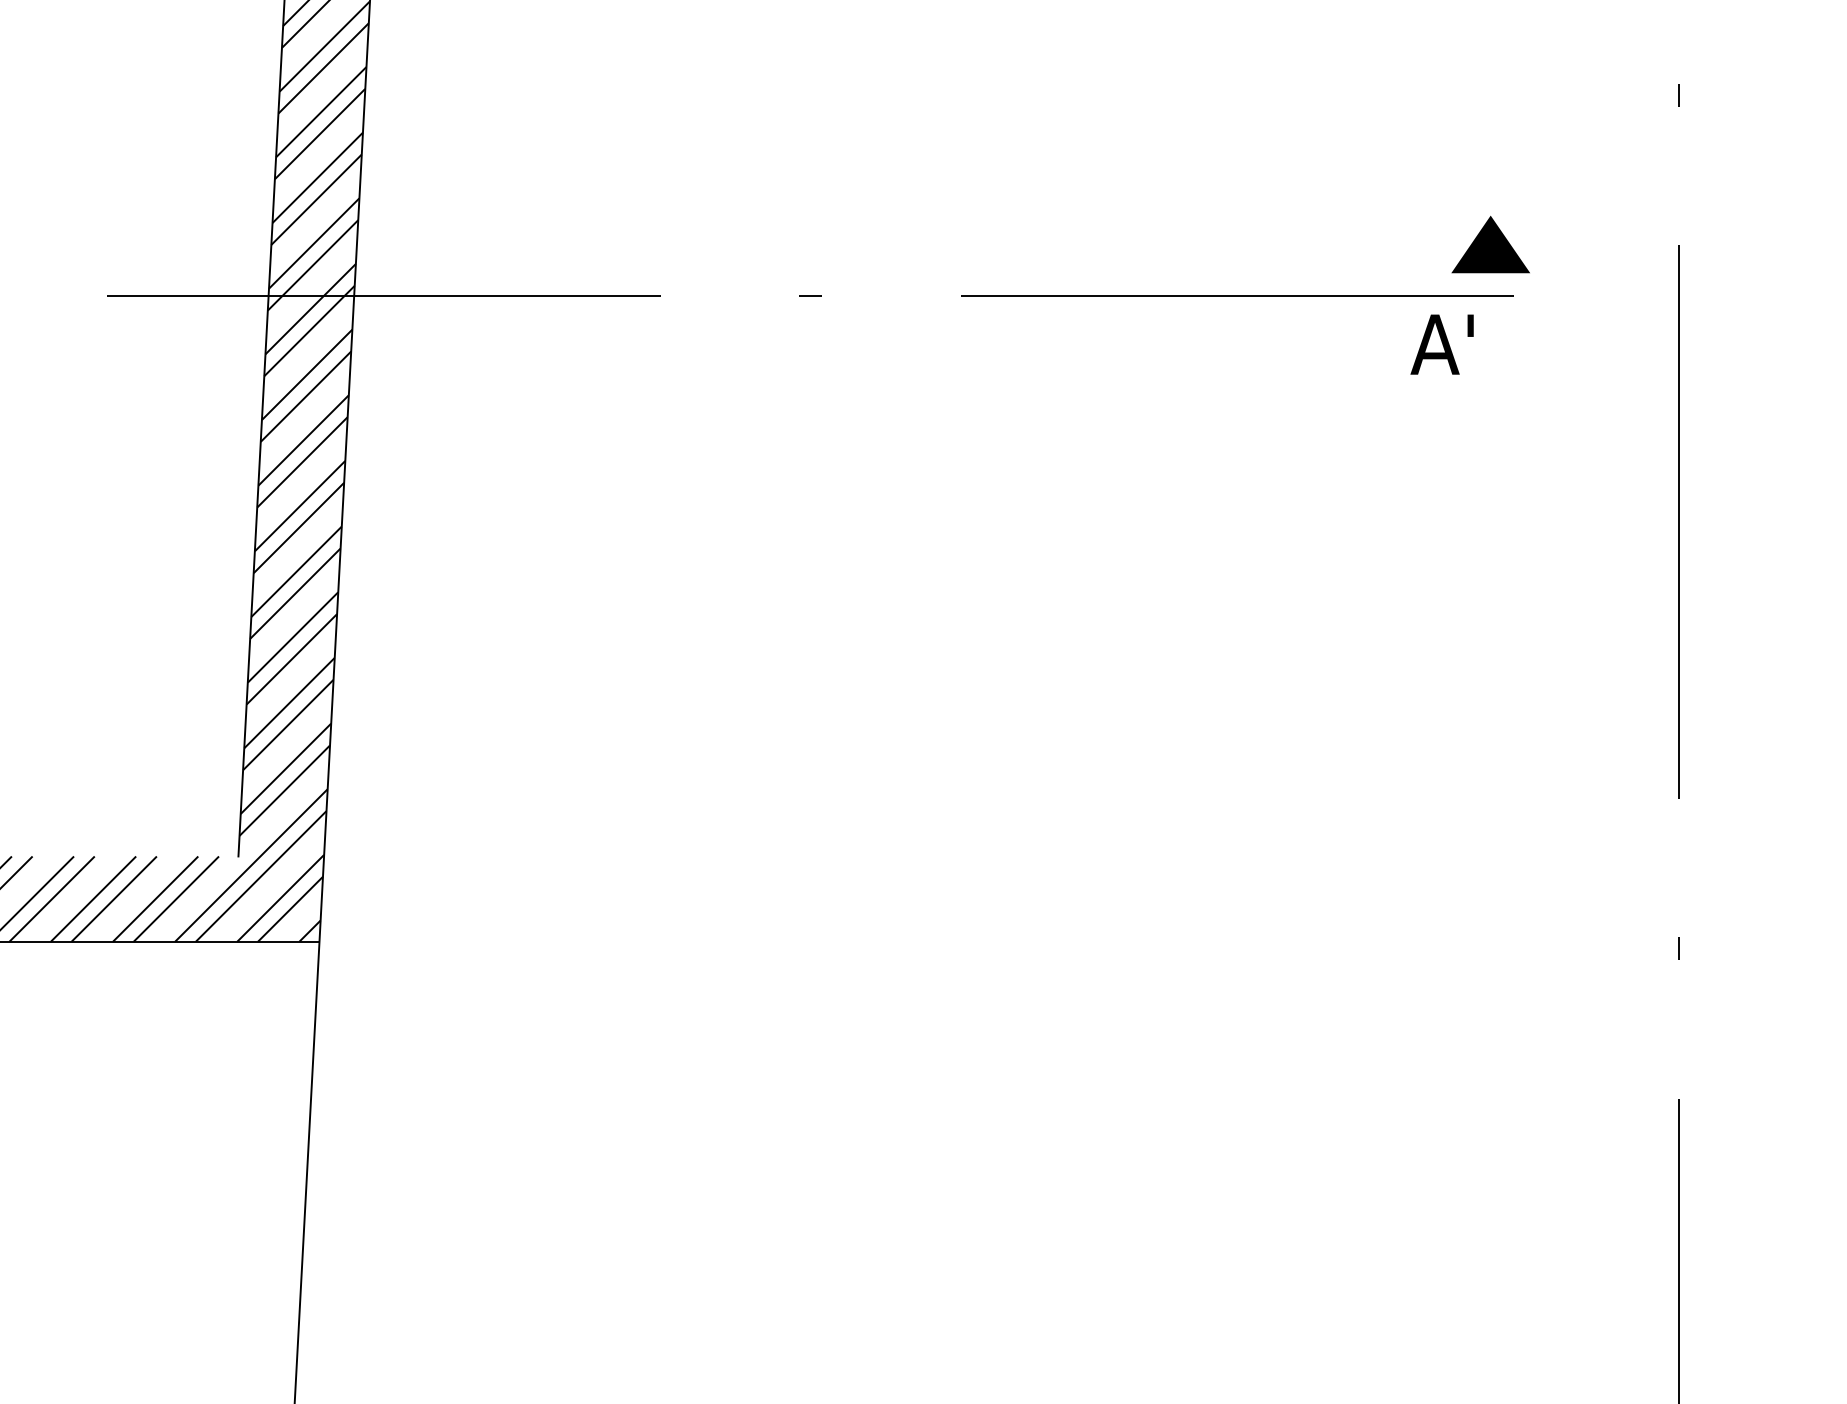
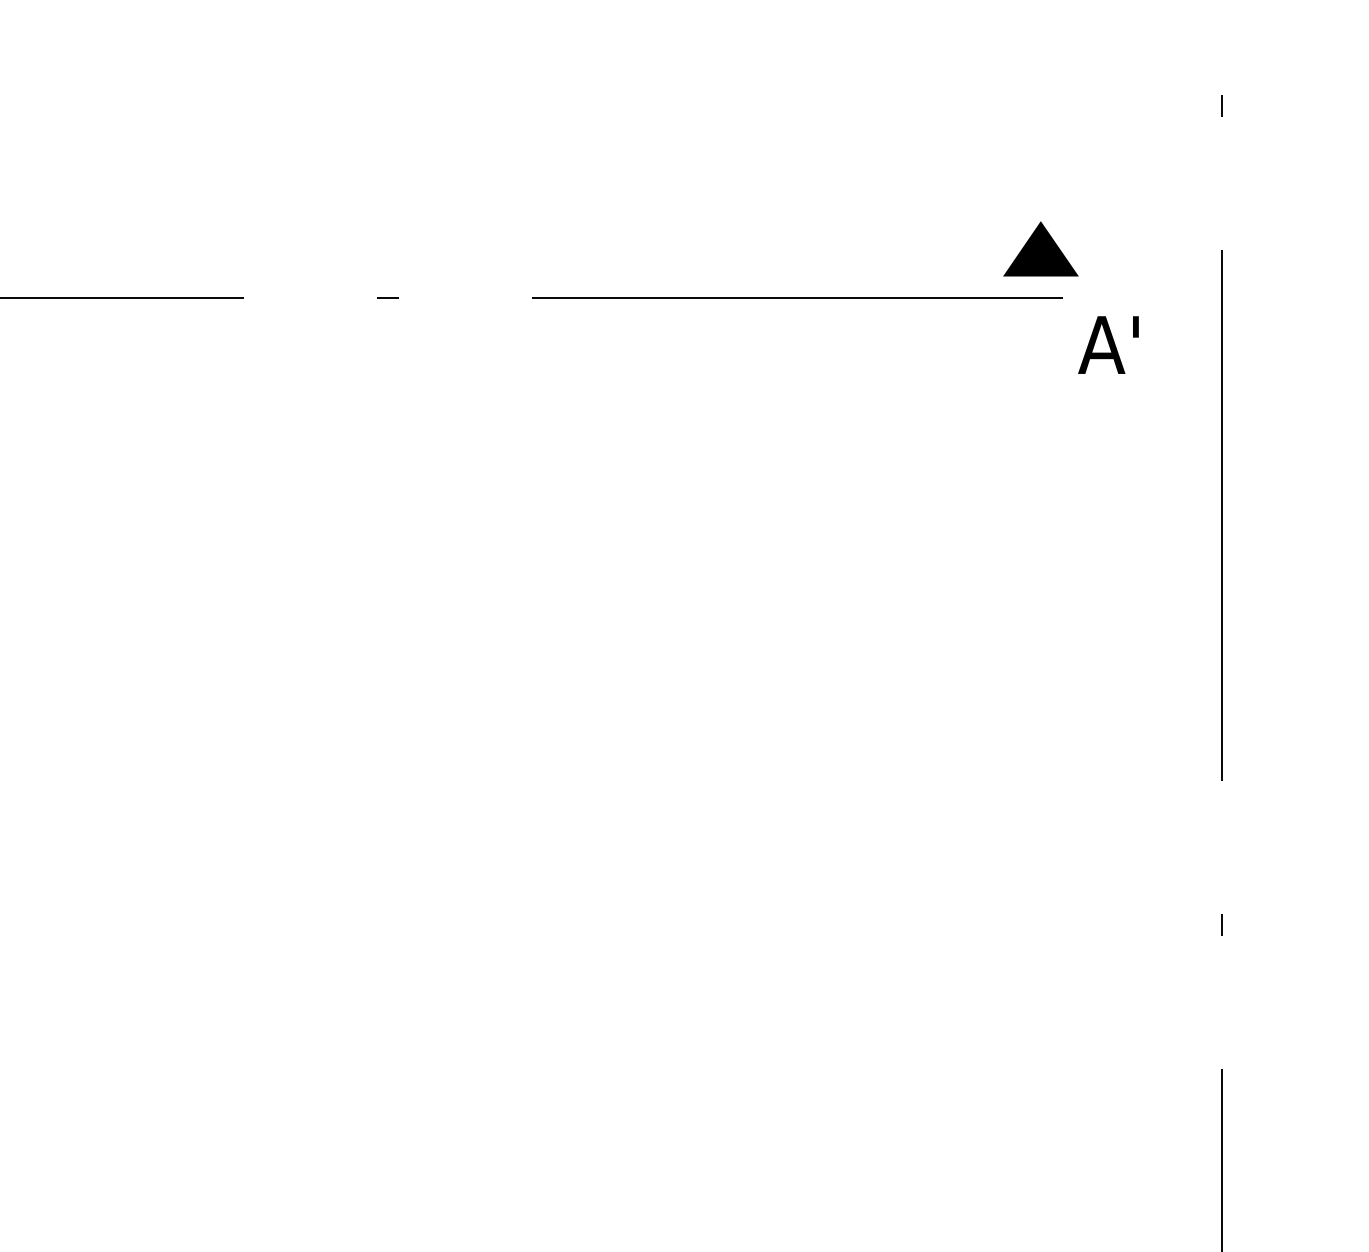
text: (1441, 344) -> (1107, 344), moved

